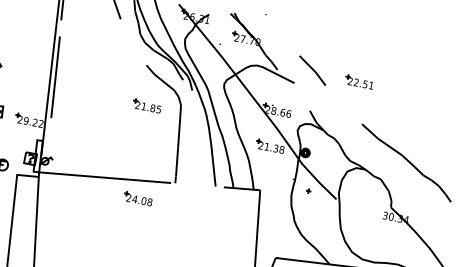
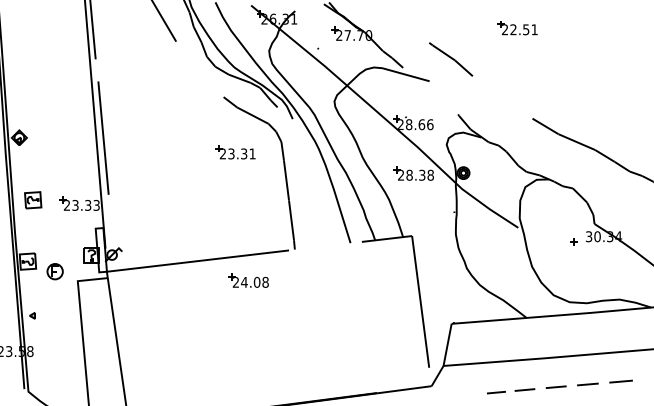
part: (359, 82) -> (517, 28), moved
text: (151, 107) -> (241, 153), 21.85 -> 23.31
text: (33, 122) -> (85, 205), 29.22 -> 23.33
text: (267, 146) -> (409, 174), 21.38 -> 28.38
part: (308, 190) -> (573, 241), moved

